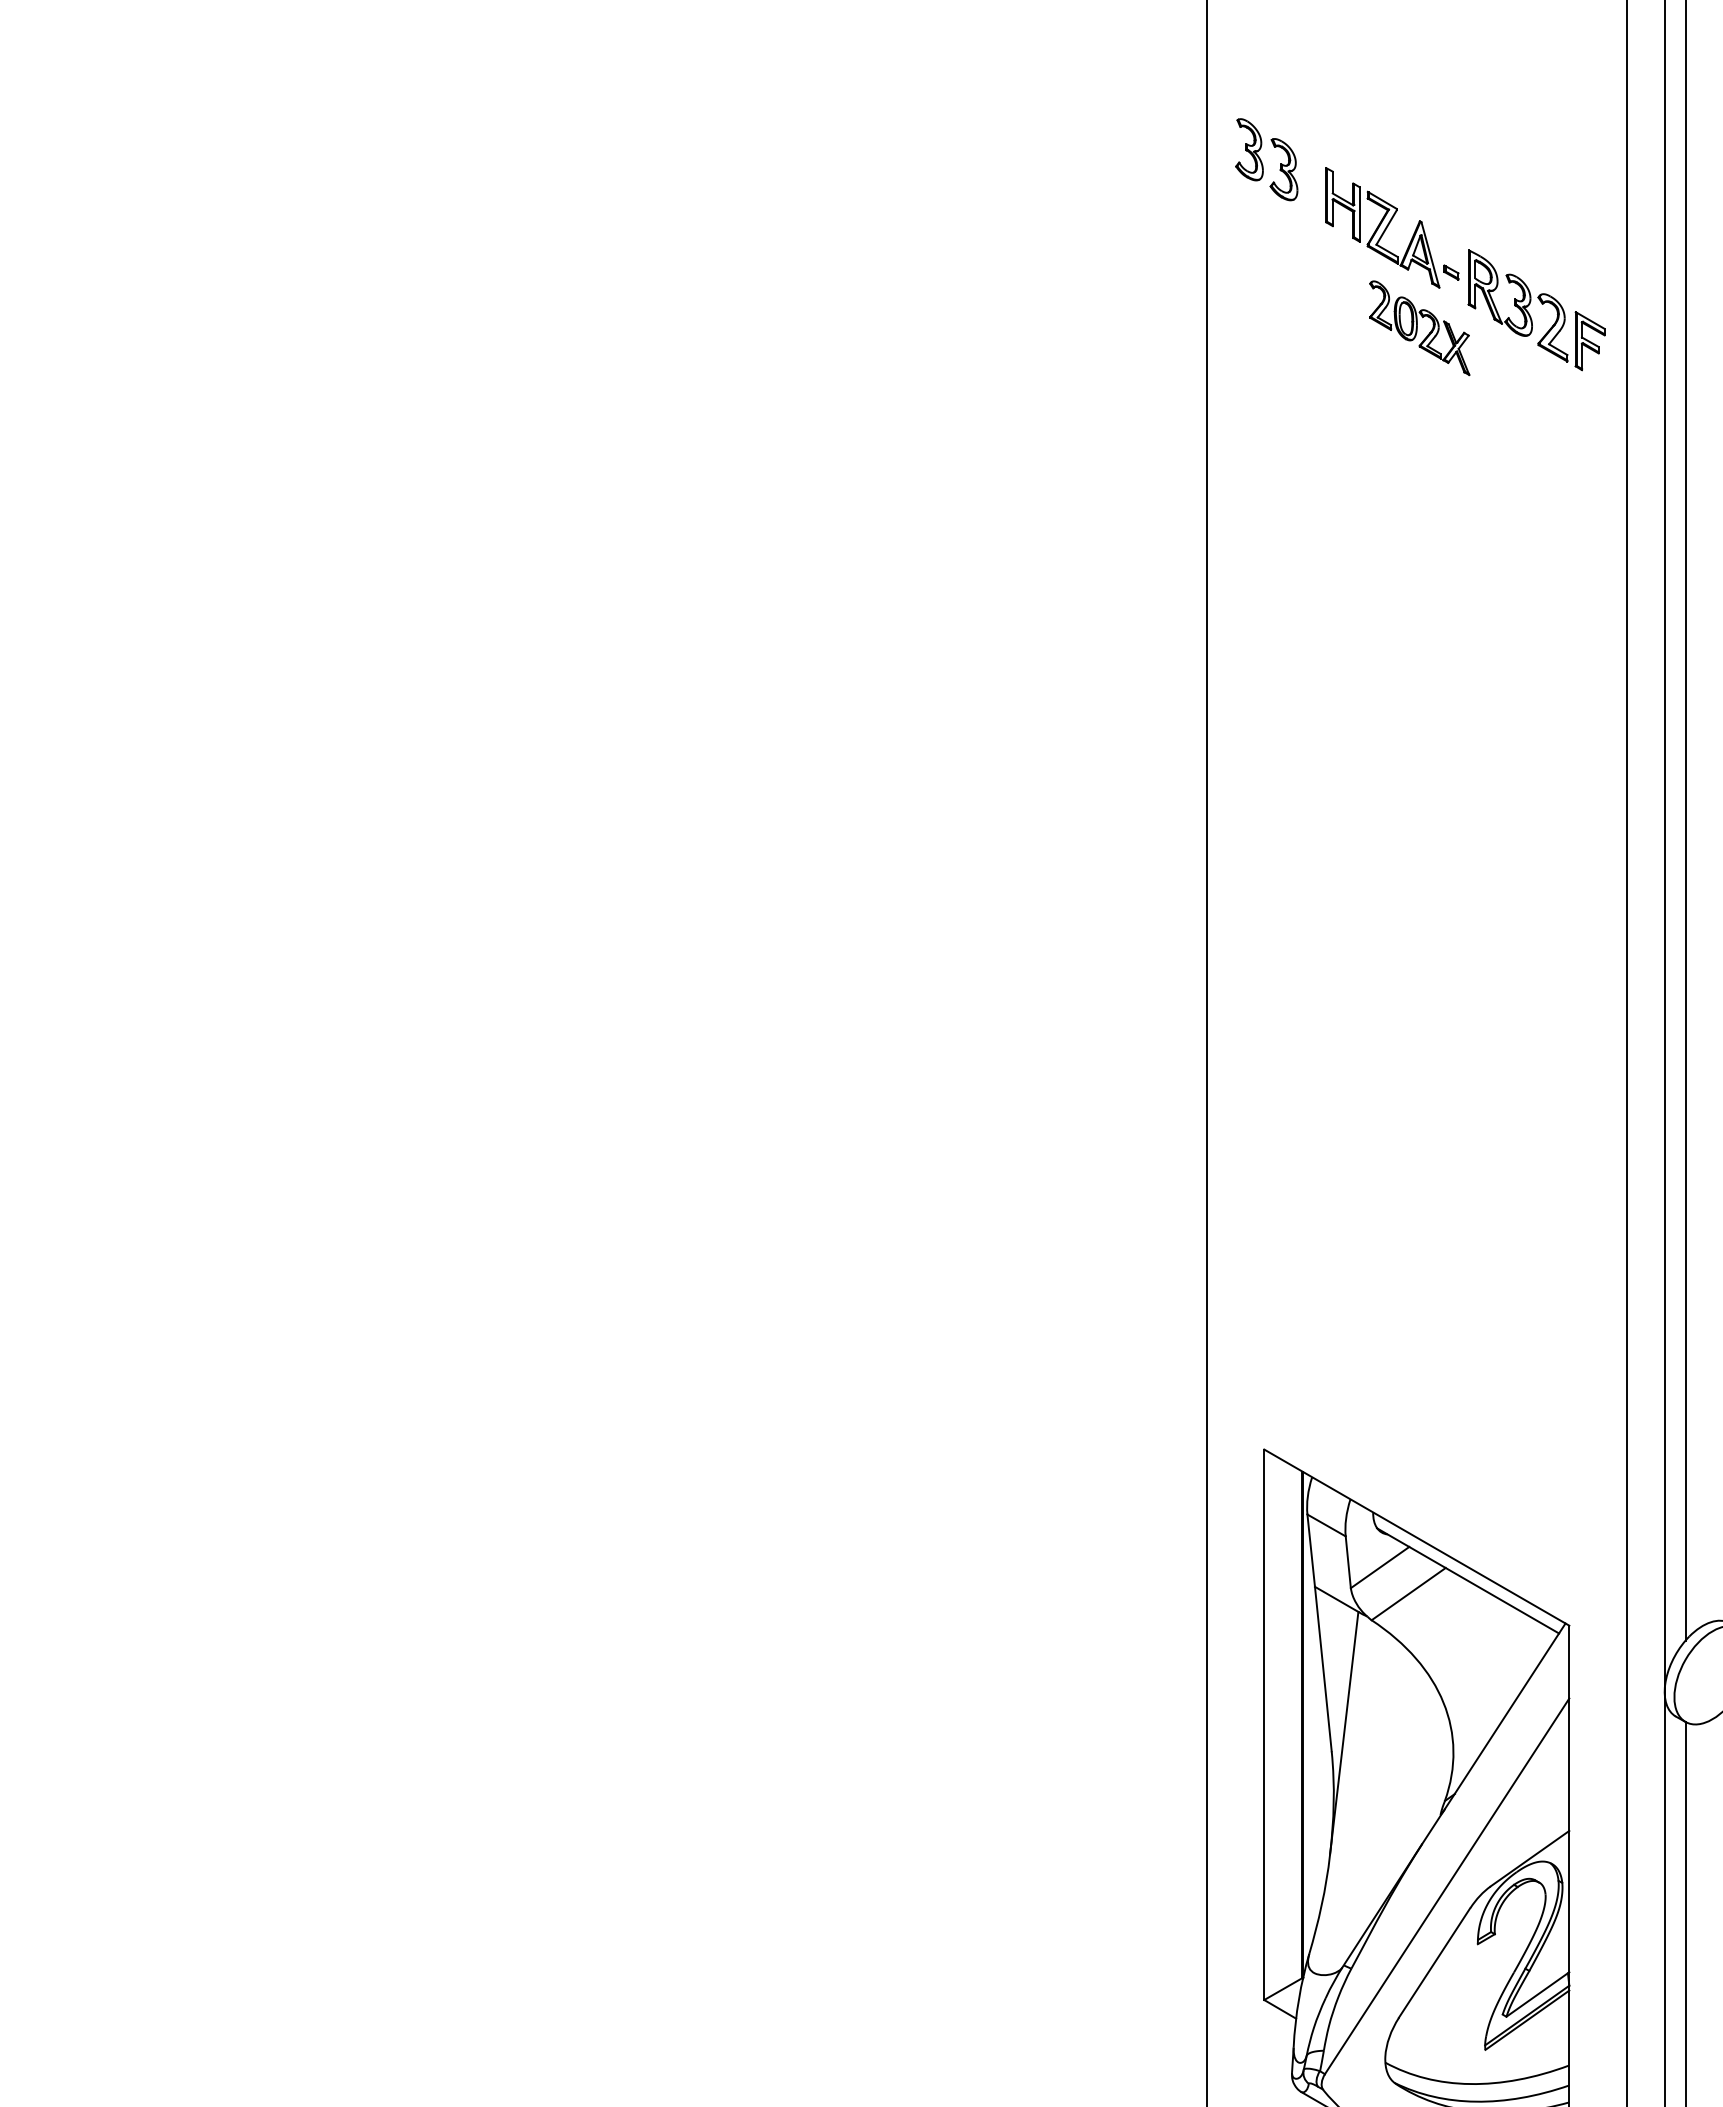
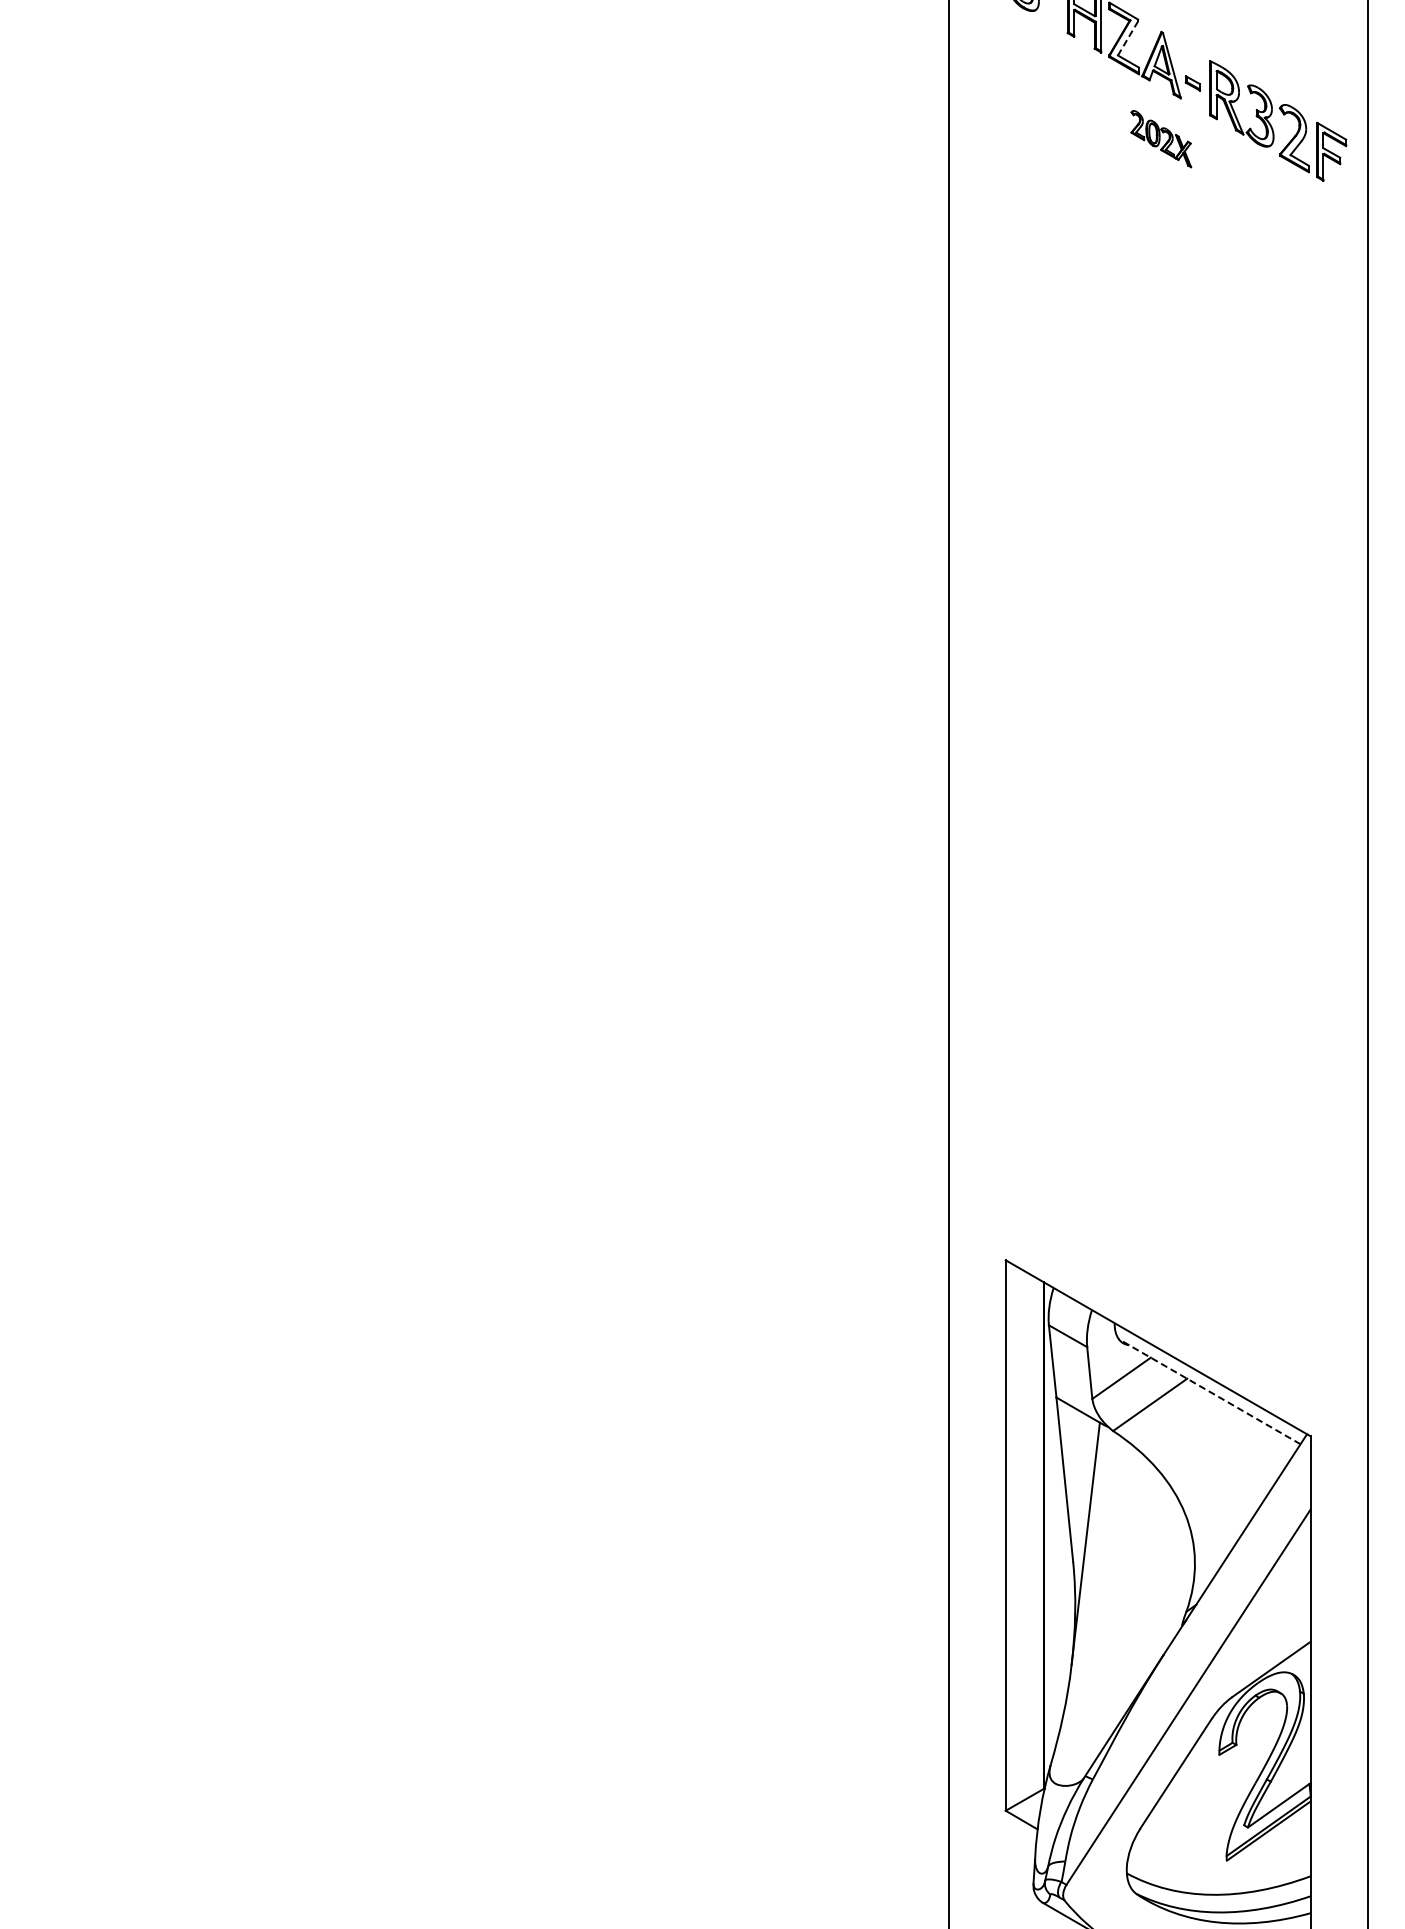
line: (1386, 227) -> (1127, 38), solid -> dashed
part: (1419, 328) -> (1160, 139), size x0.6
line: (1467, 1580) -> (1208, 1391), solid -> dashed

